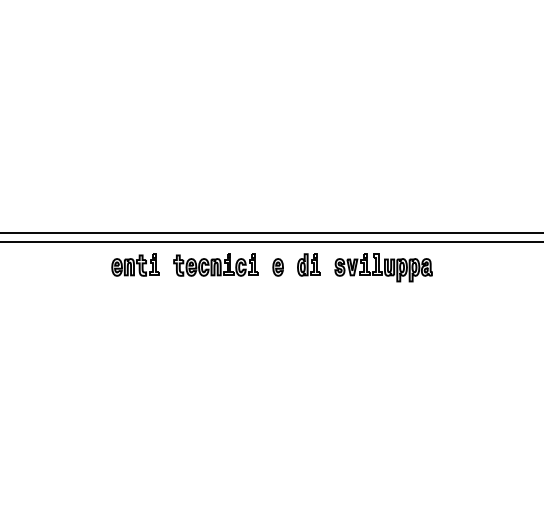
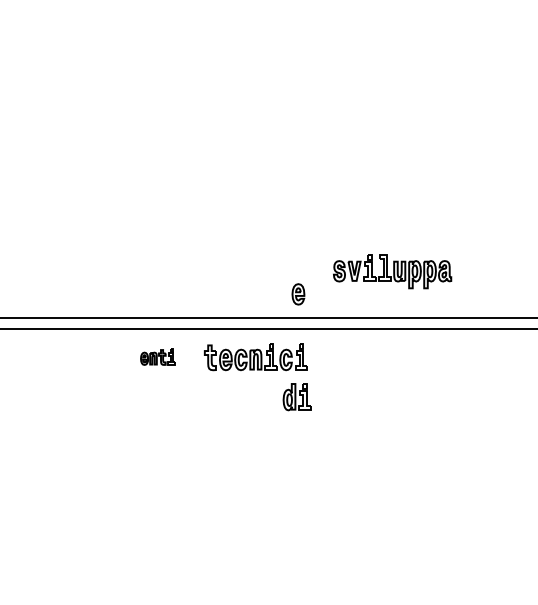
part: (135, 264) -> (157, 356), size x0.6
part: (308, 264) -> (296, 396), moved
part: (277, 267) -> (297, 294), moved
part: (383, 267) -> (392, 271), moved

